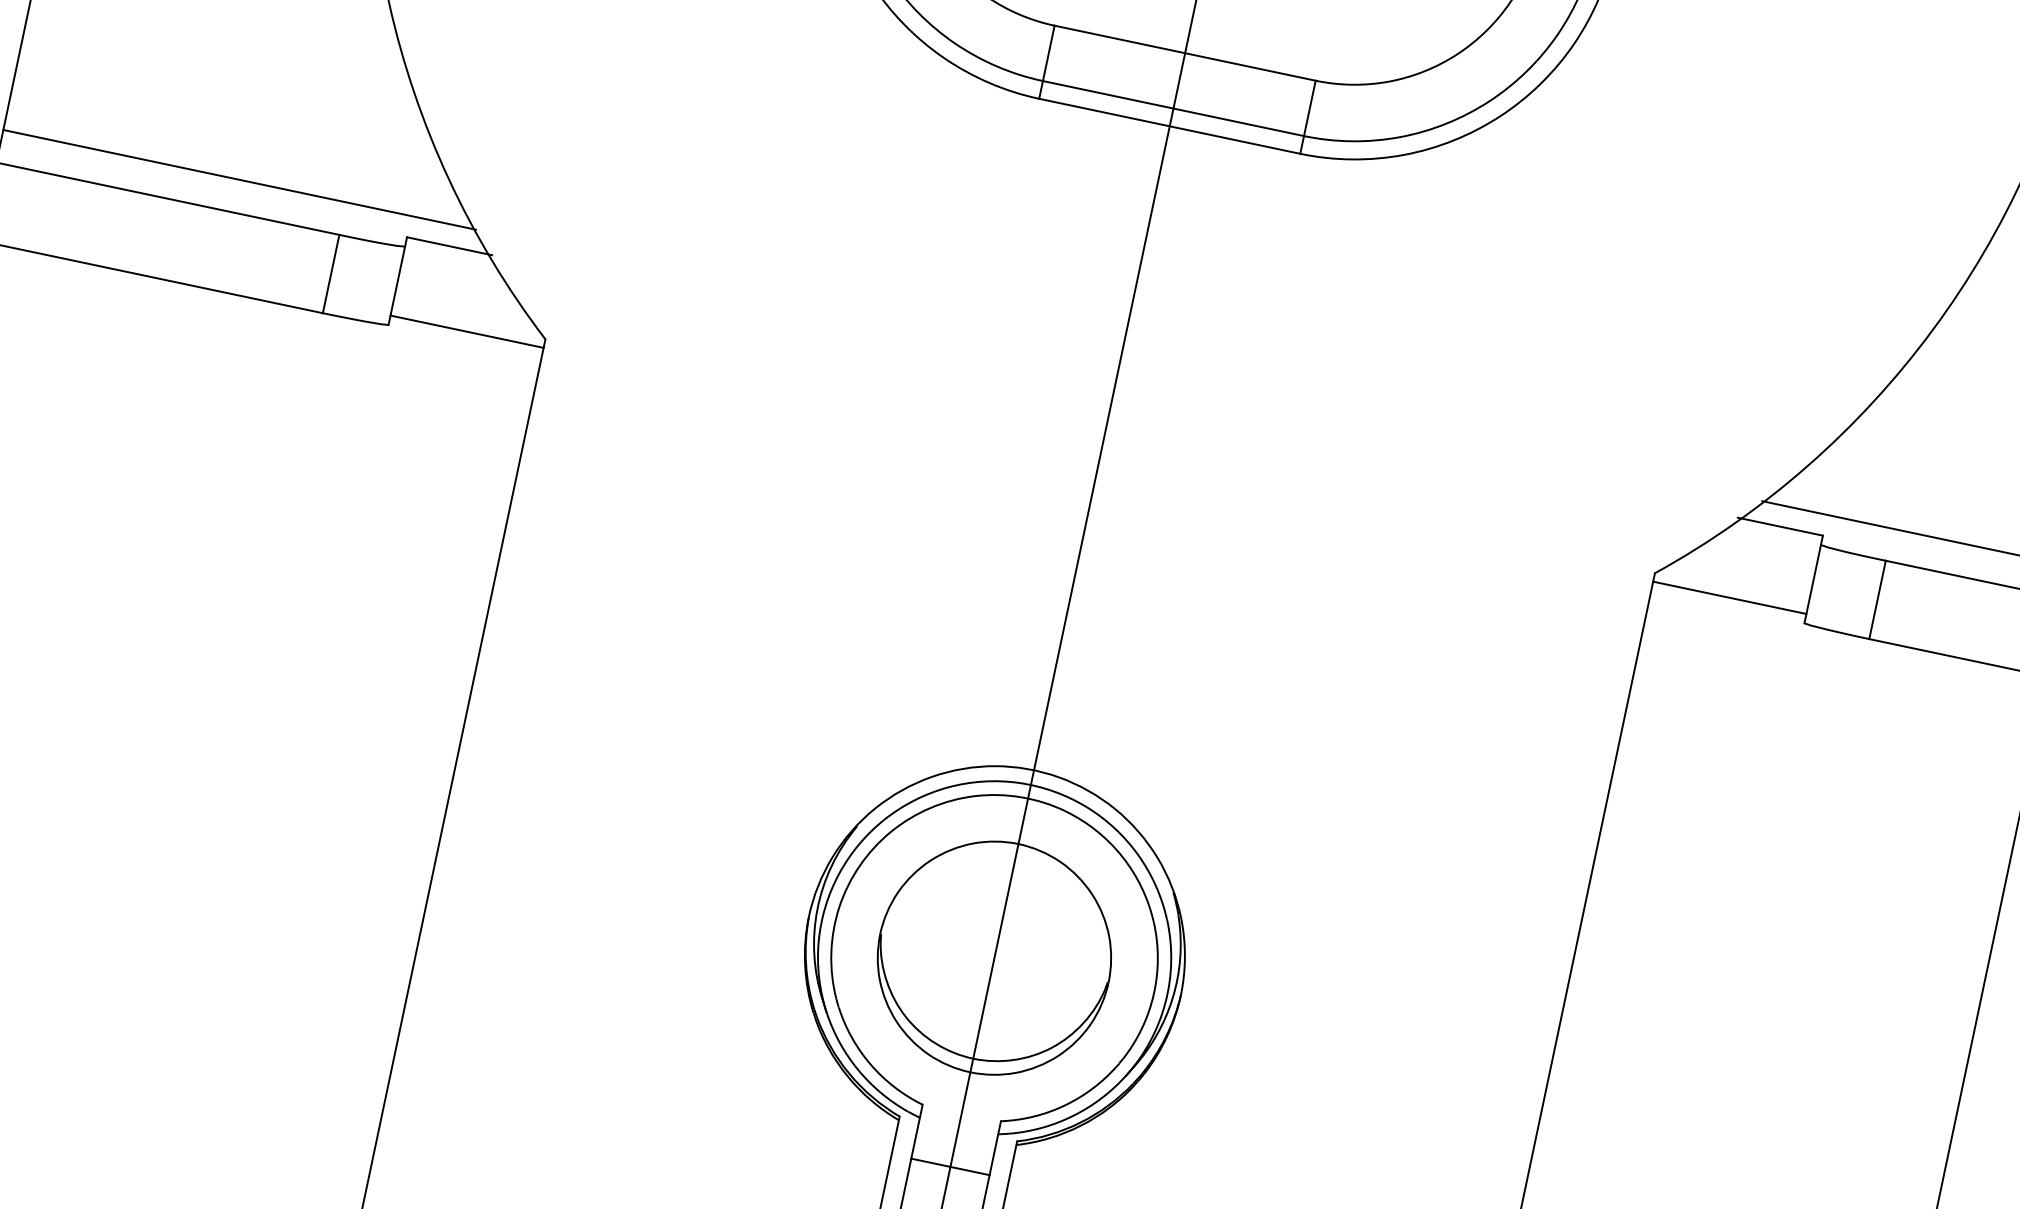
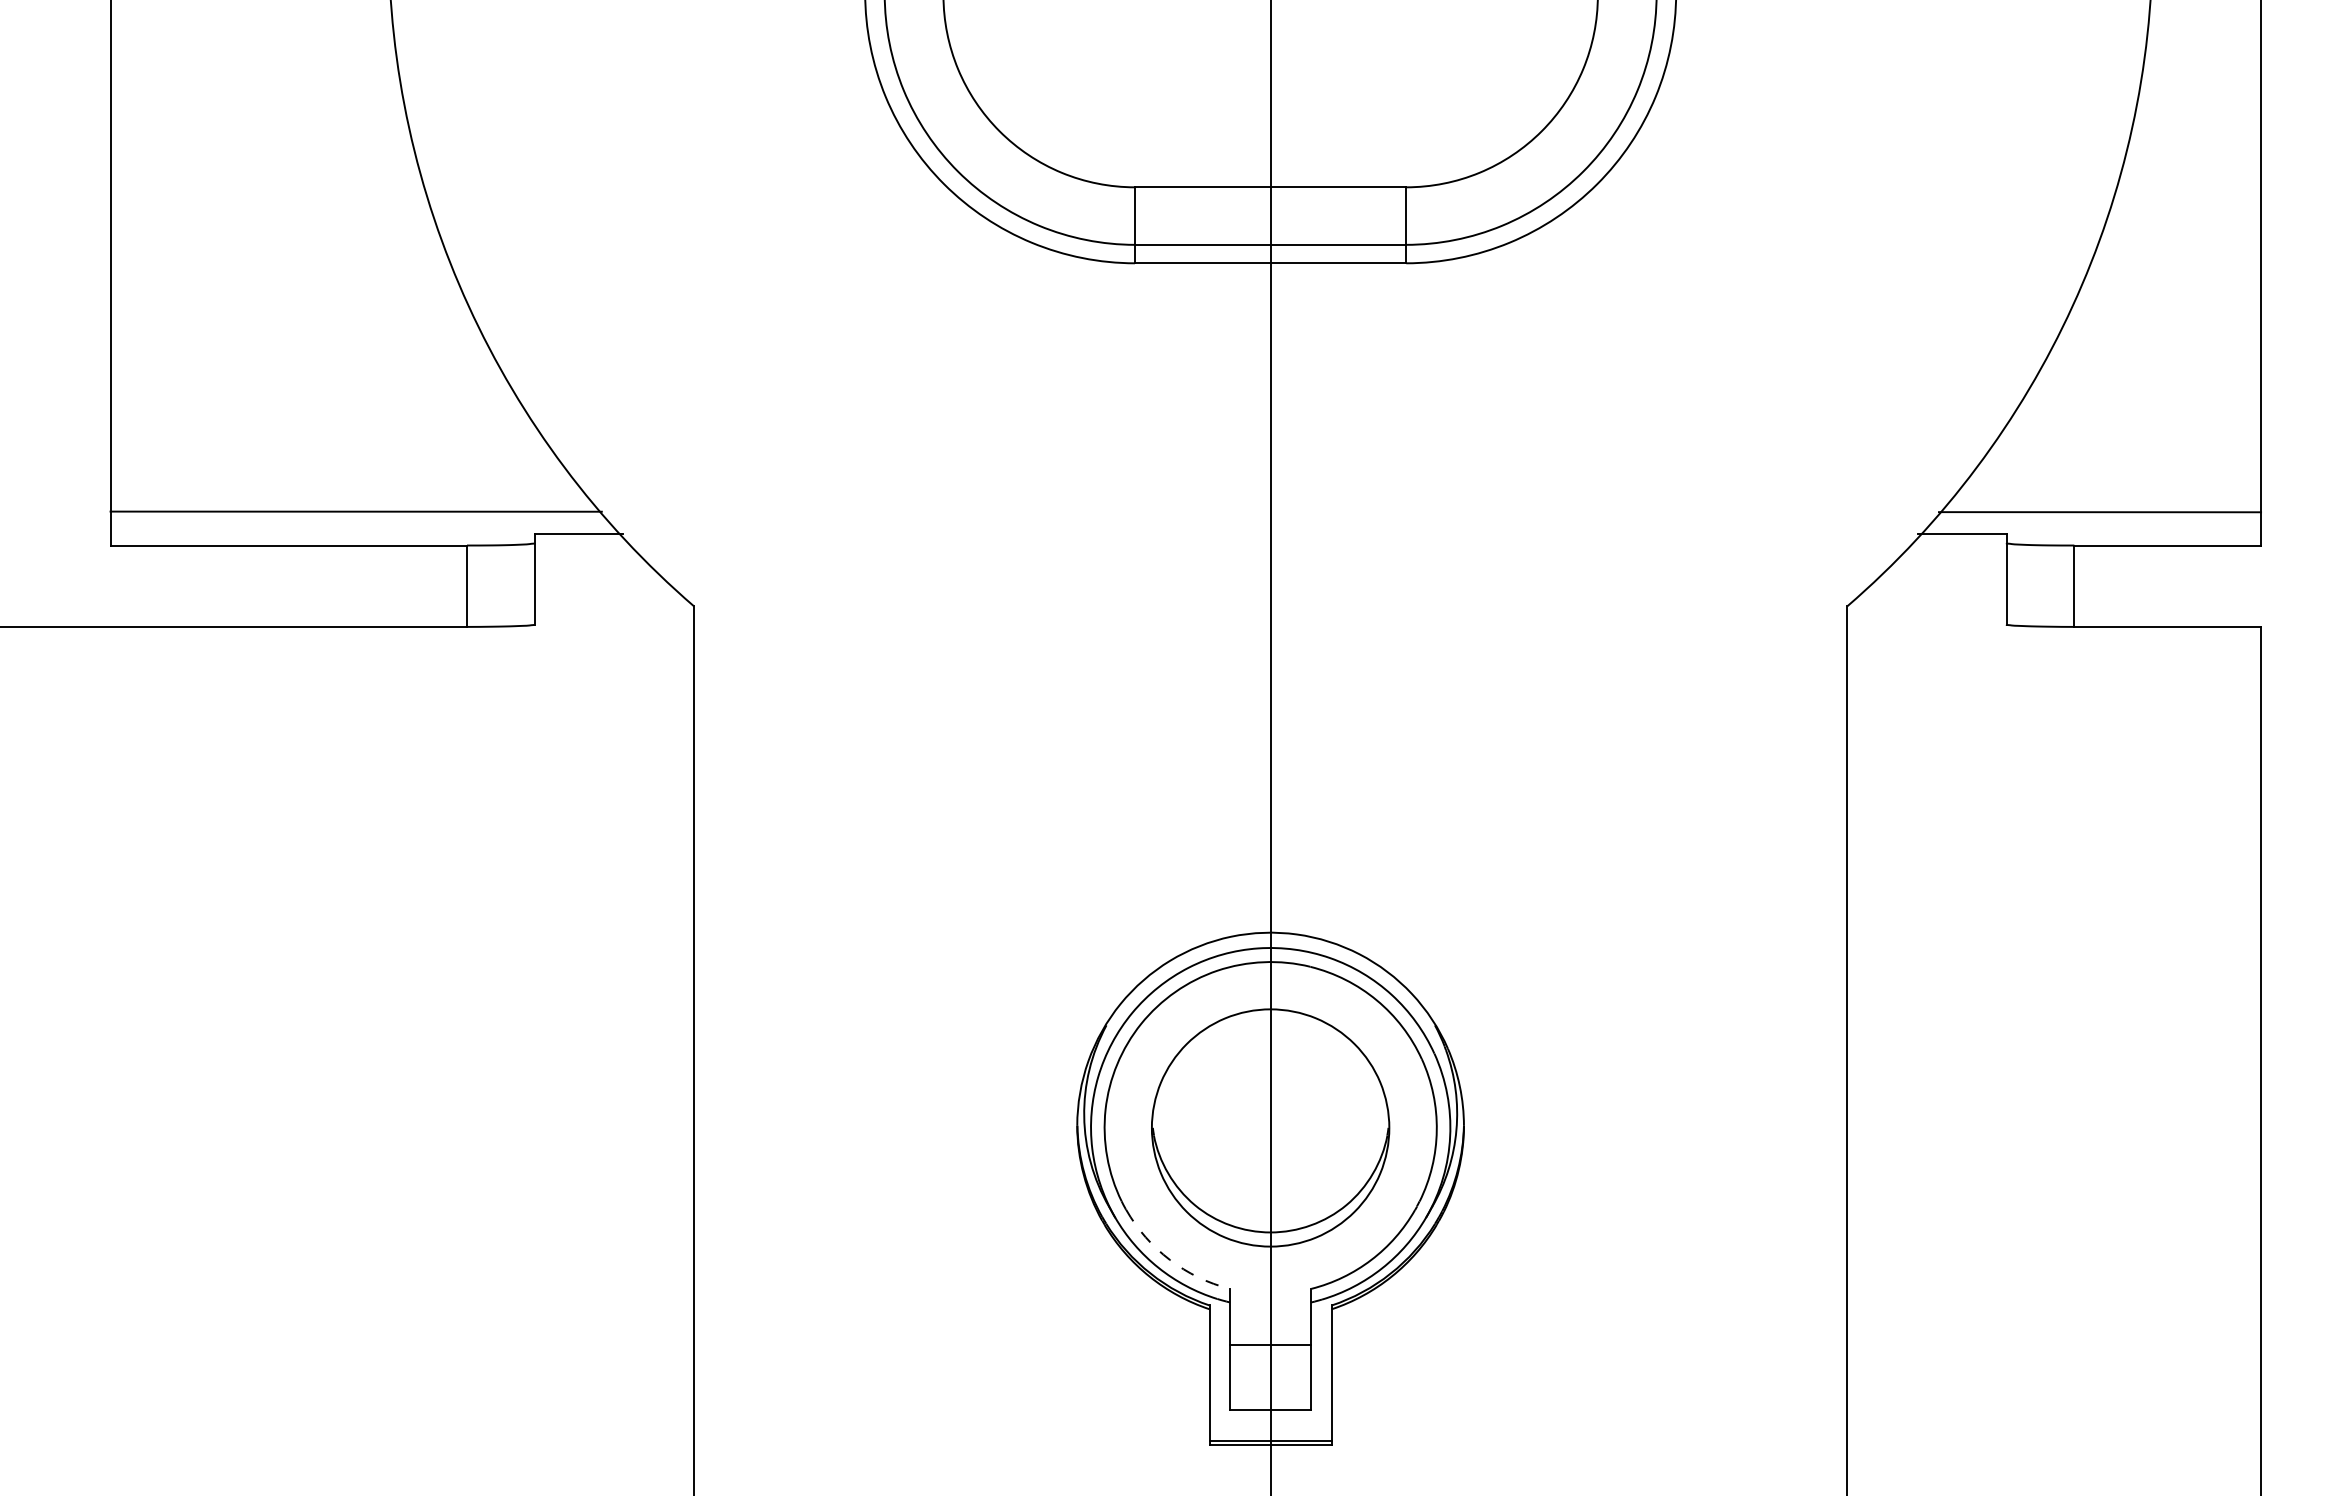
line: (466, 331) -> (613, 615), removed
line: (1729, 598) -> (1926, 615), removed
arc: (870, 1064) -> (1169, 1259), solid -> dashed

